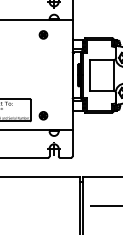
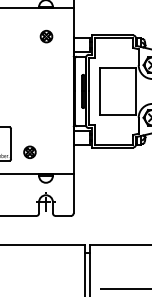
part: (43, 34) -> (46, 35), moved

